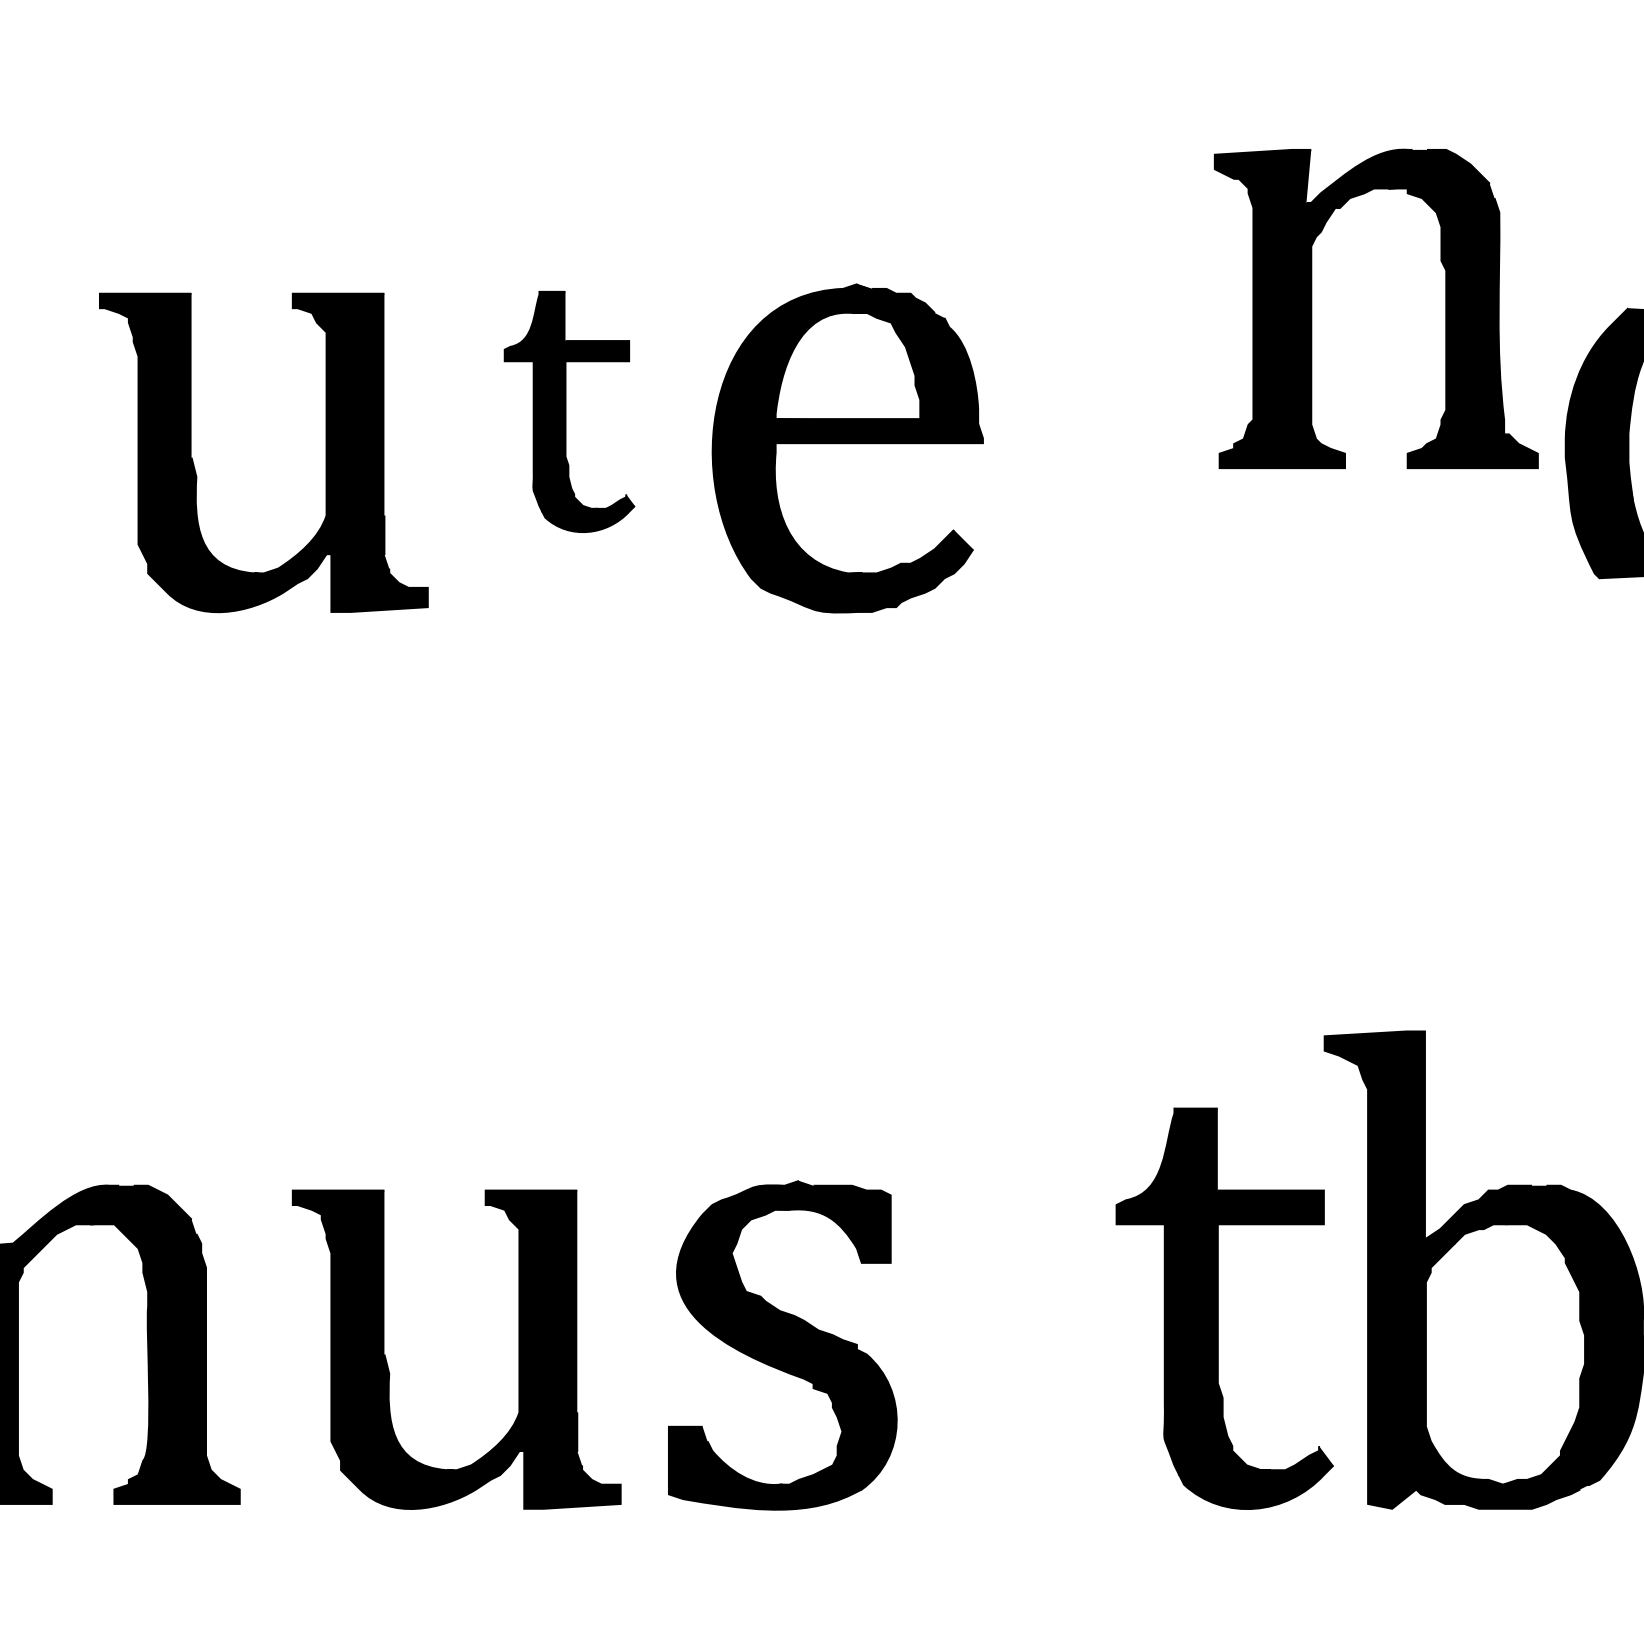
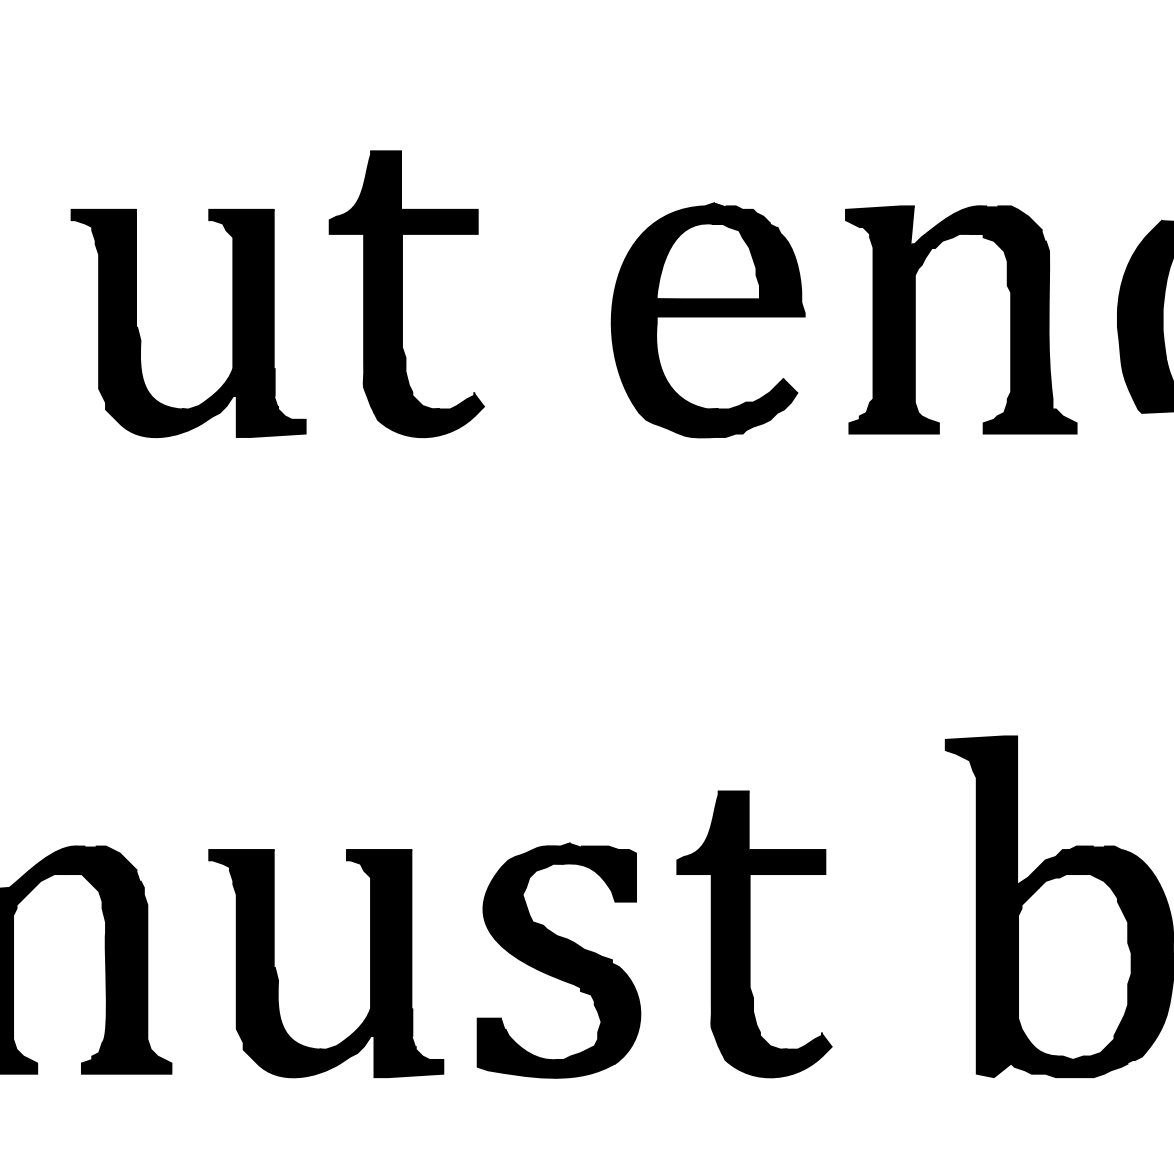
part: (1312, 308) -> (915, 319), moved
part: (569, 411) -> (406, 293), size x1.67
part: (847, 448) -> (707, 320), moved
part: (1224, 1308) -> (754, 934), moved

